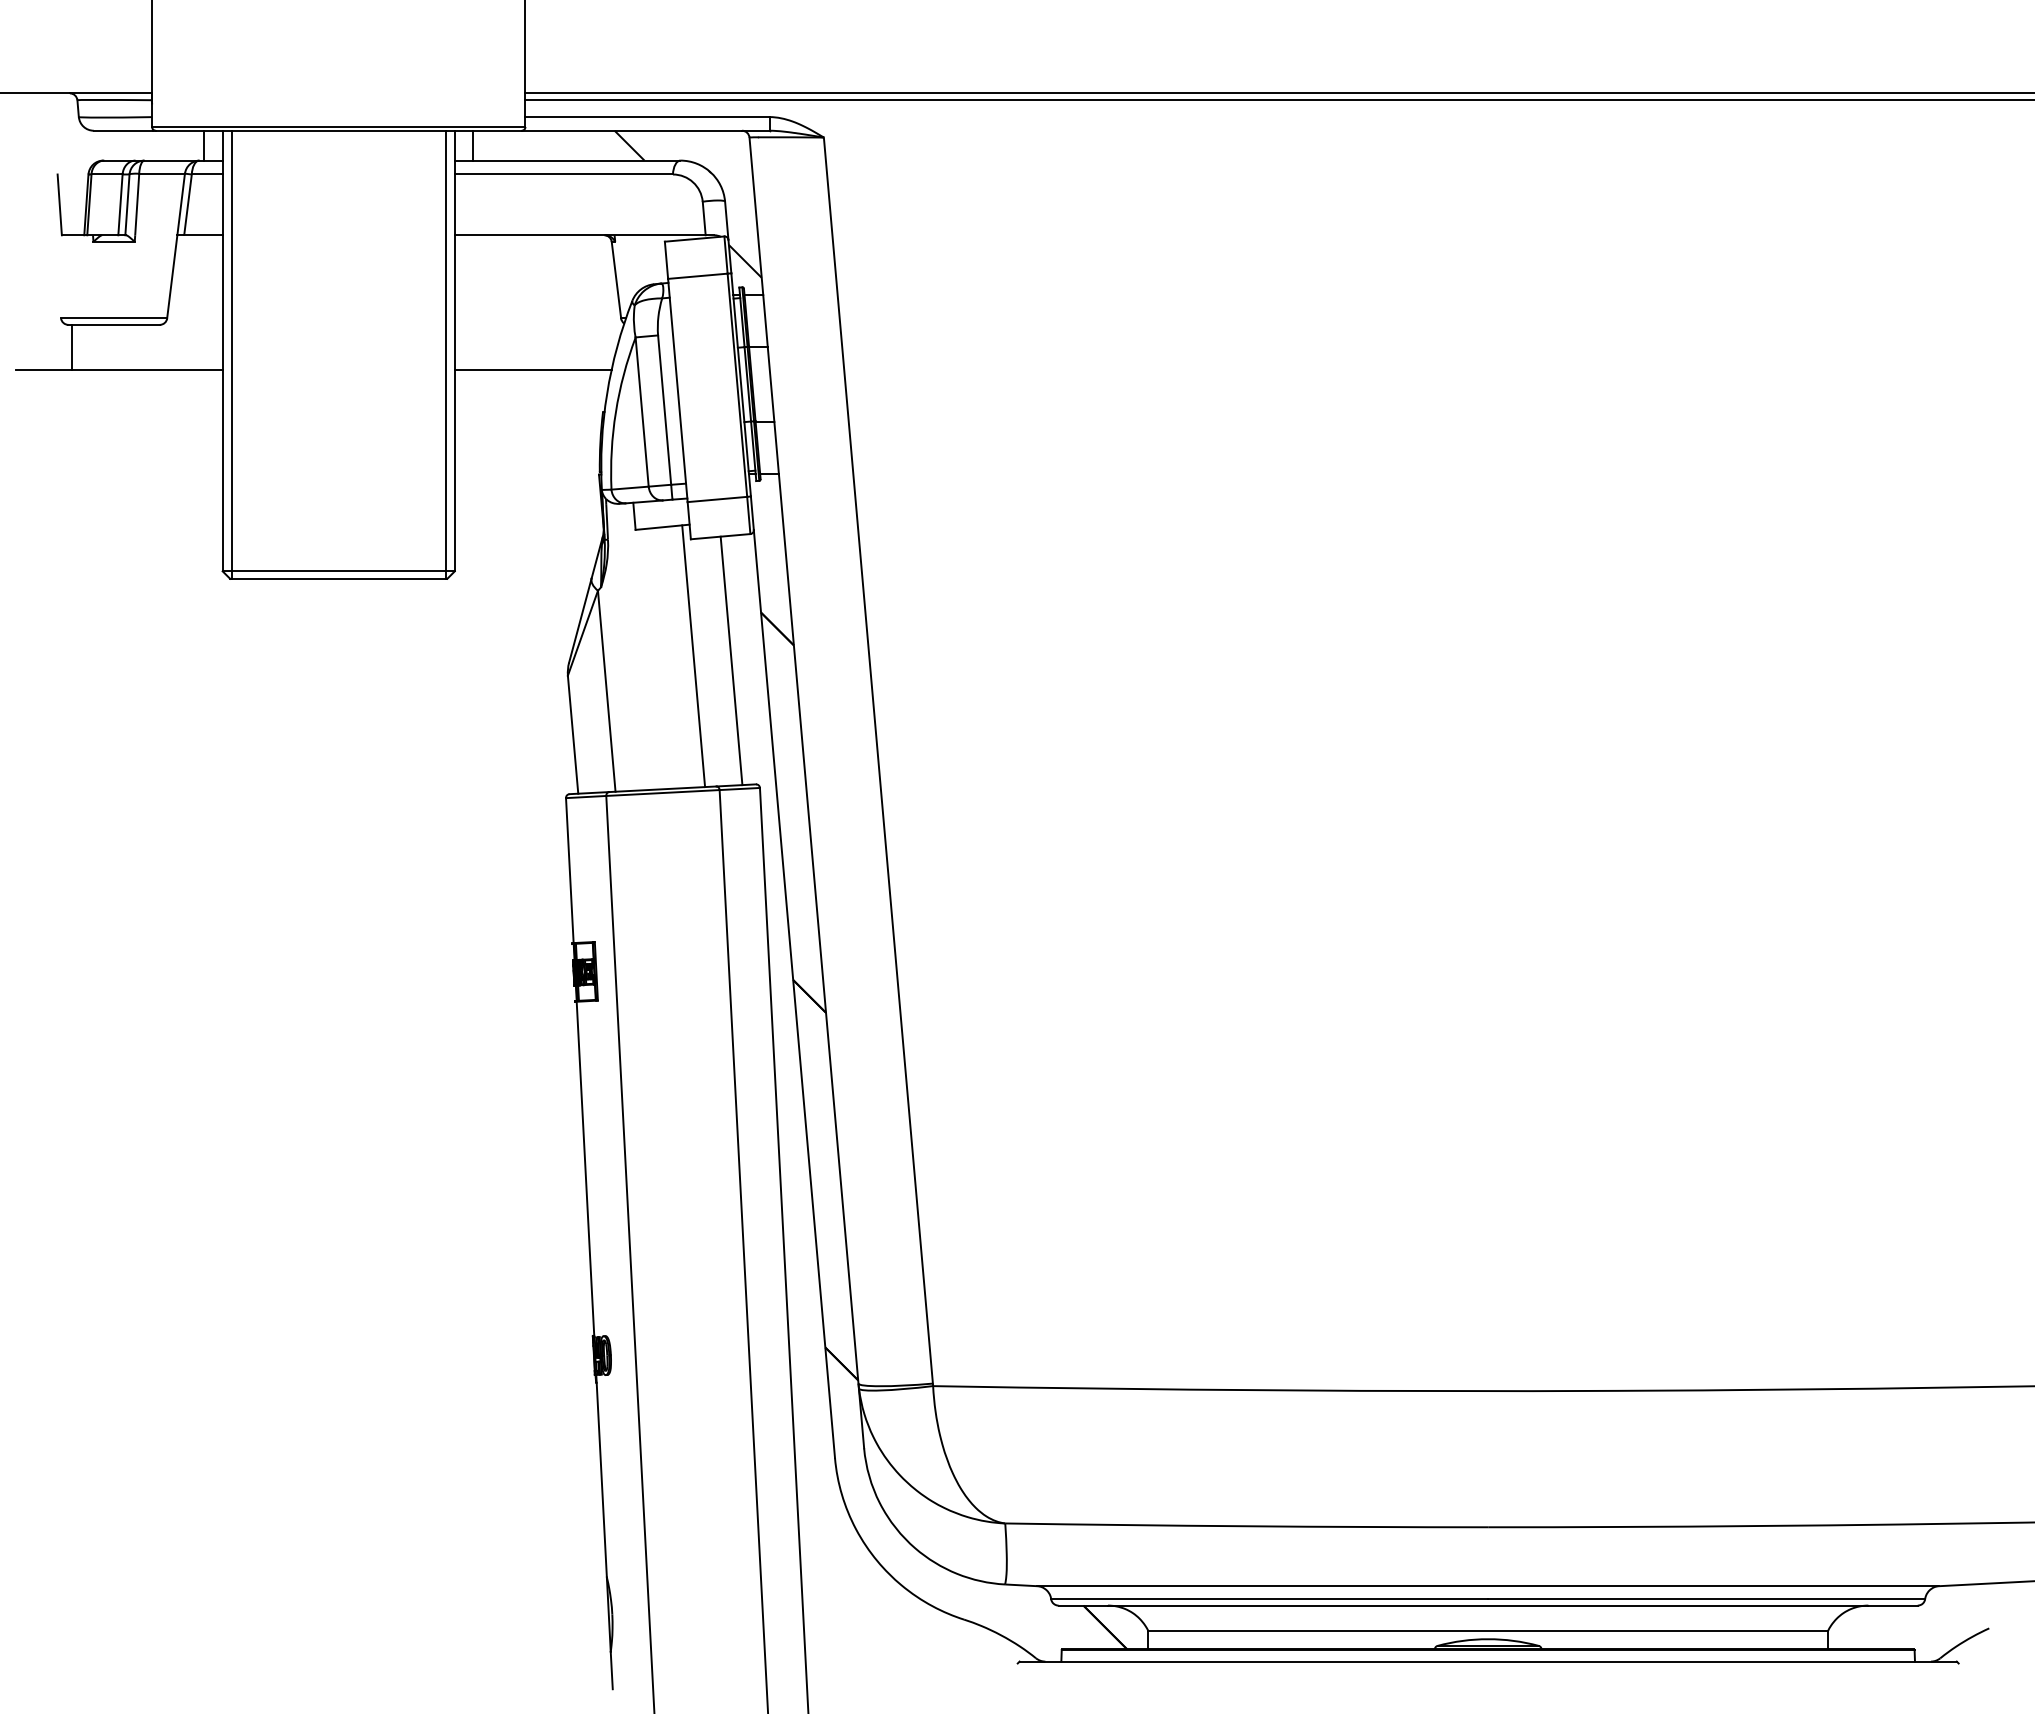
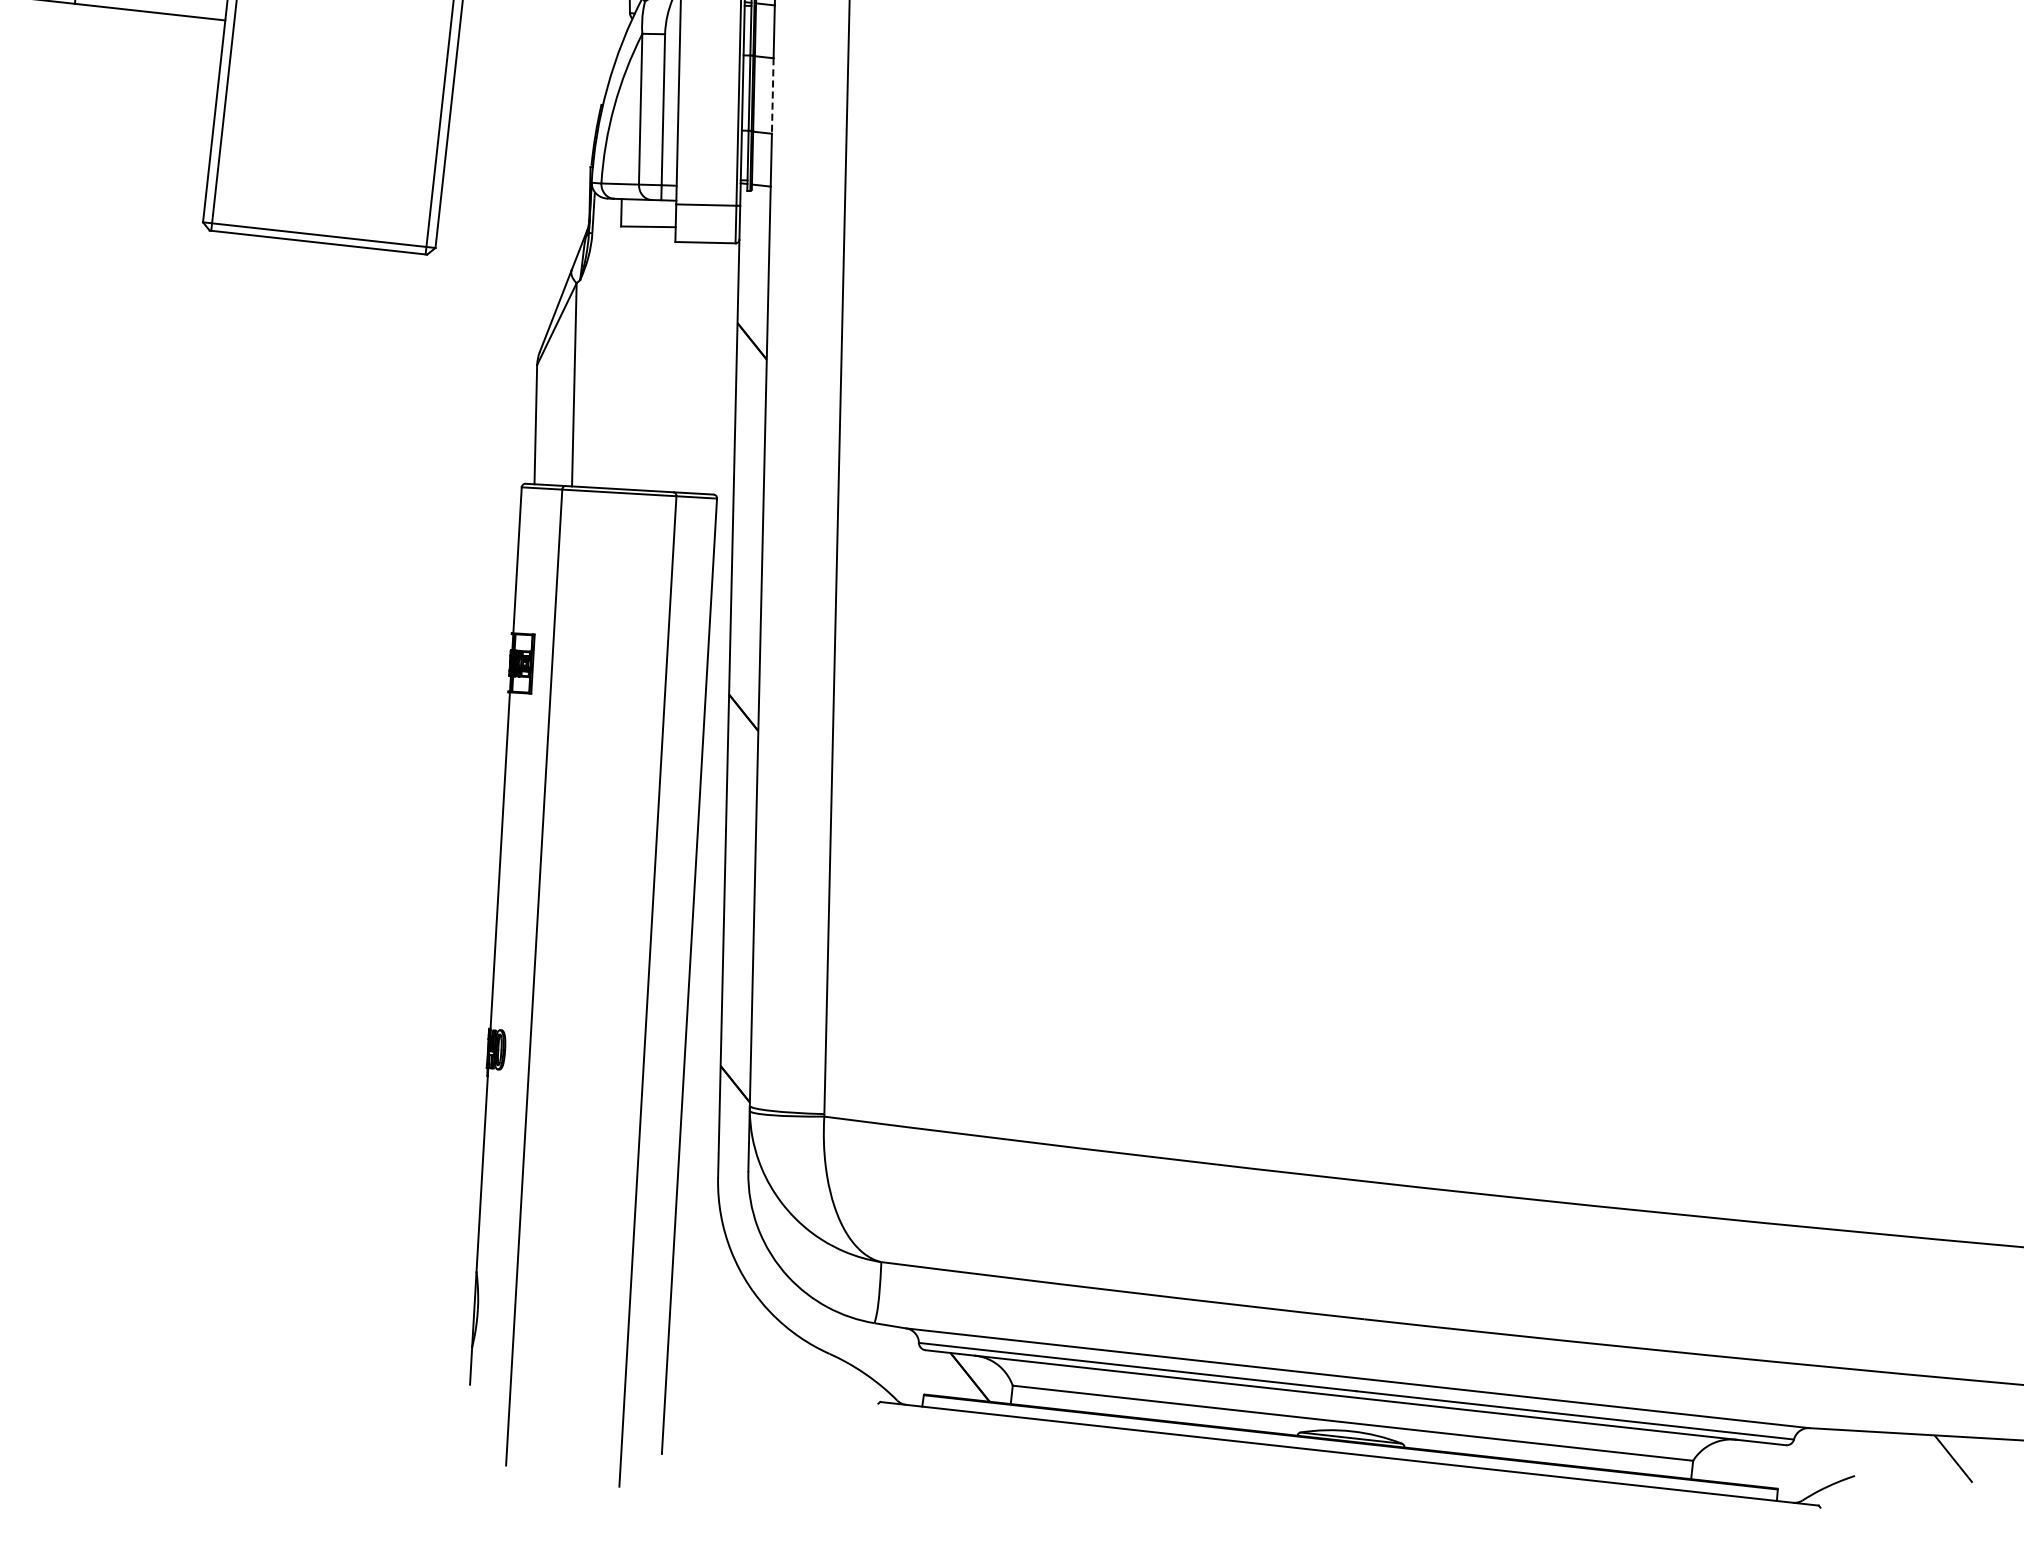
line: (532, 369) -> (535, 54), removed
line: (771, 385) -> (773, 96), solid -> dashed
line: (693, 656) -> (665, 359), removed
line: (731, 660) -> (702, 367), removed

